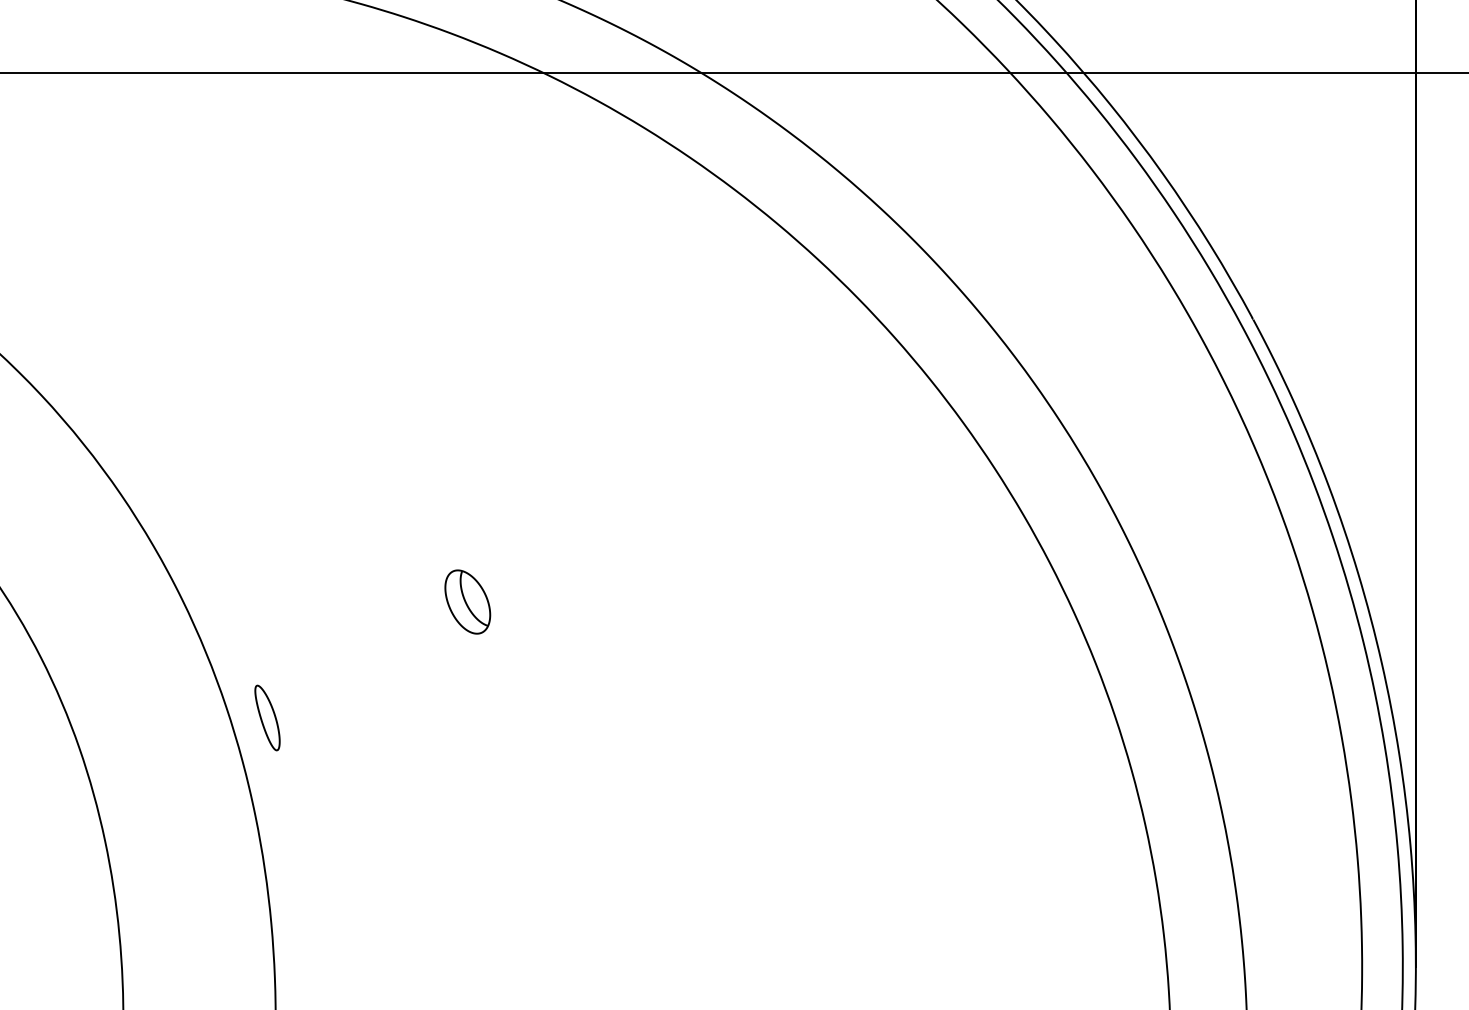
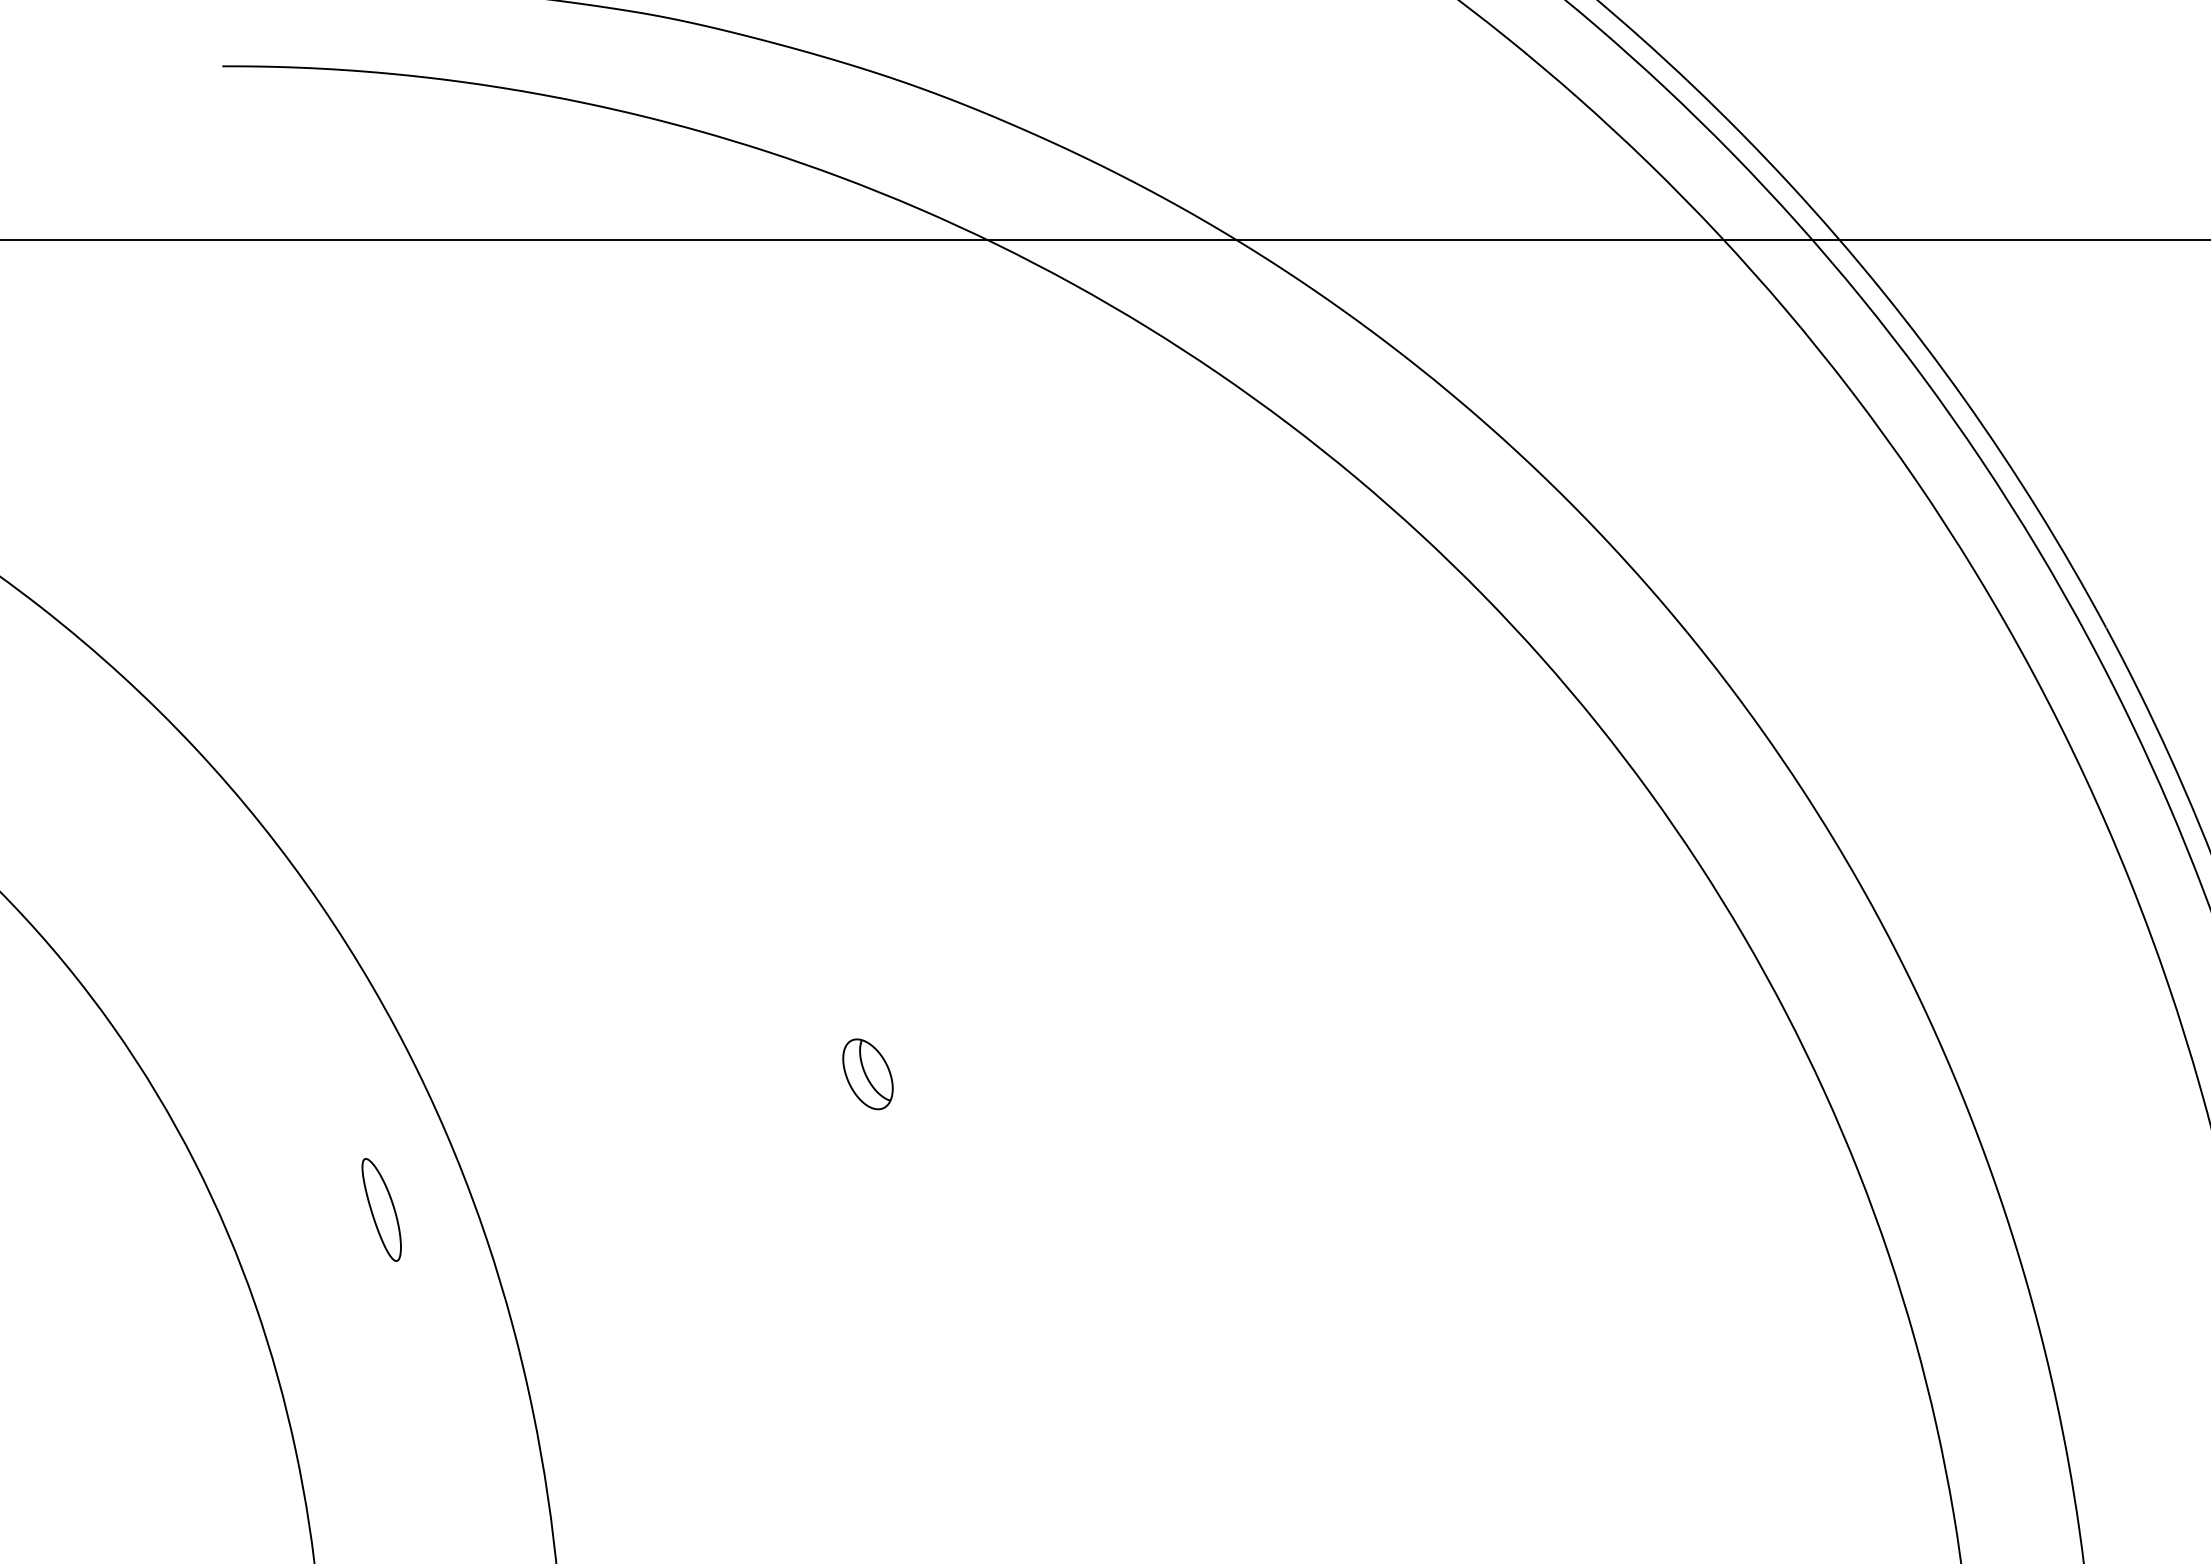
part: (467, 601) -> (867, 1073), size x0.7
part: (267, 717) -> (381, 1209), moved

